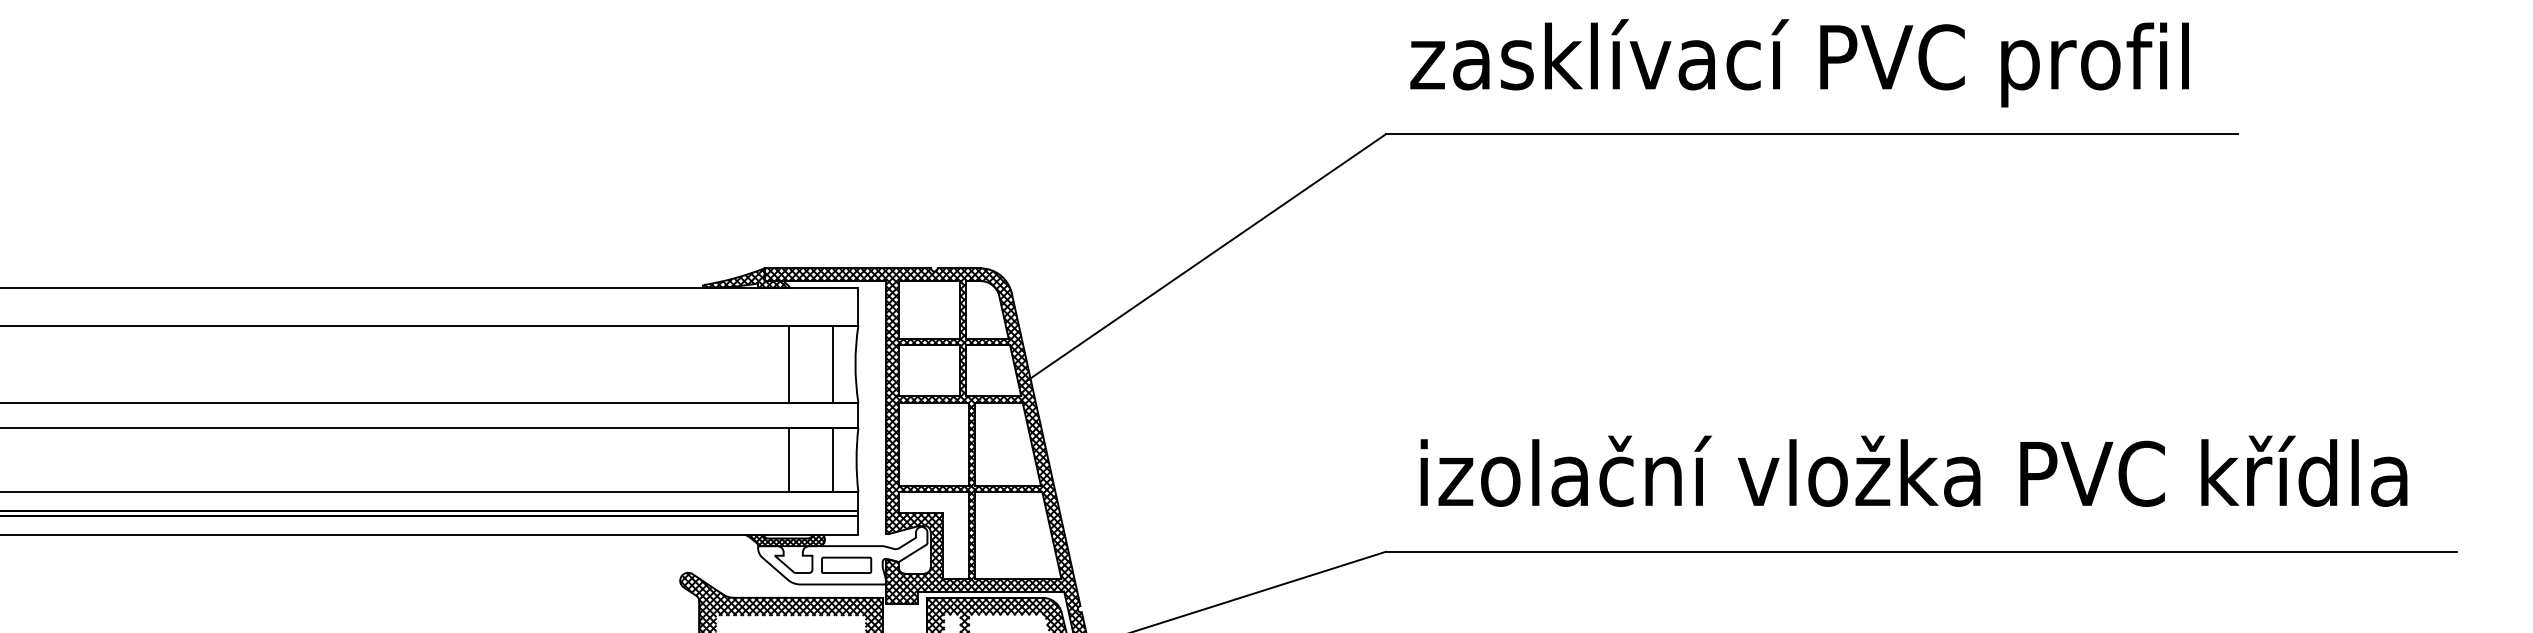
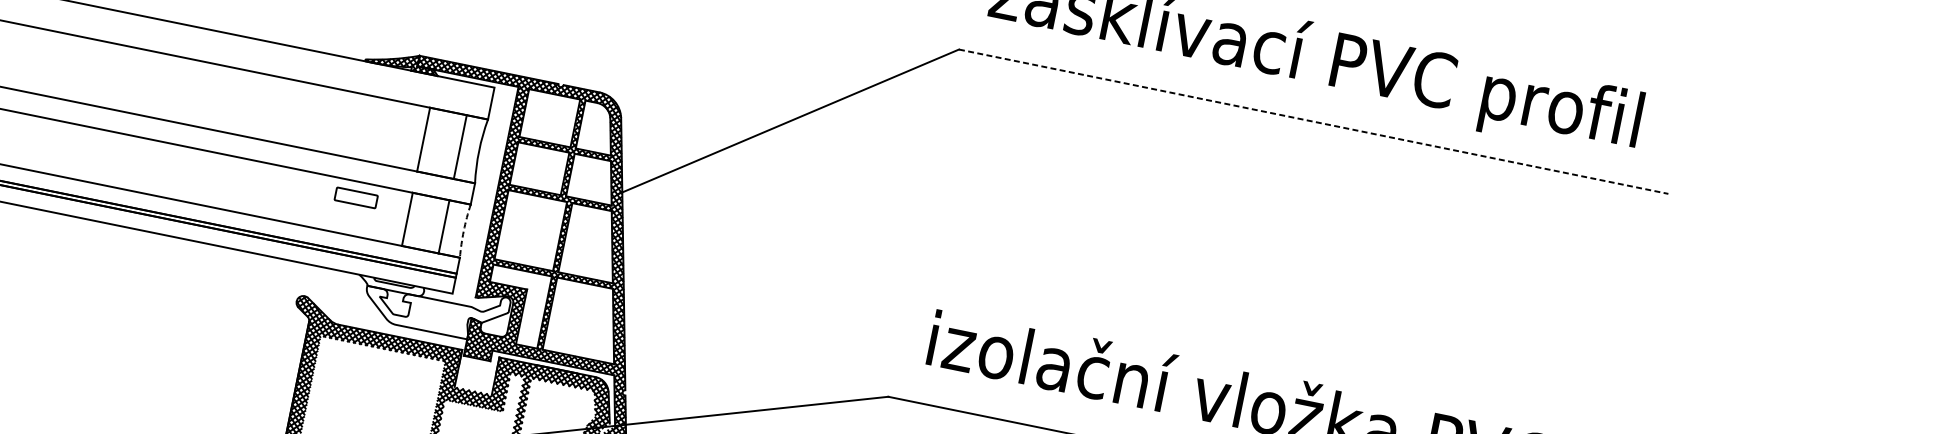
line: (1812, 134) -> (1314, 121), solid -> dashed
arc: (856, 460) -> (463, 231), solid -> dashed
hatch: (785, 540) -> (391, 285), removed
part: (846, 564) -> (356, 197), moved

